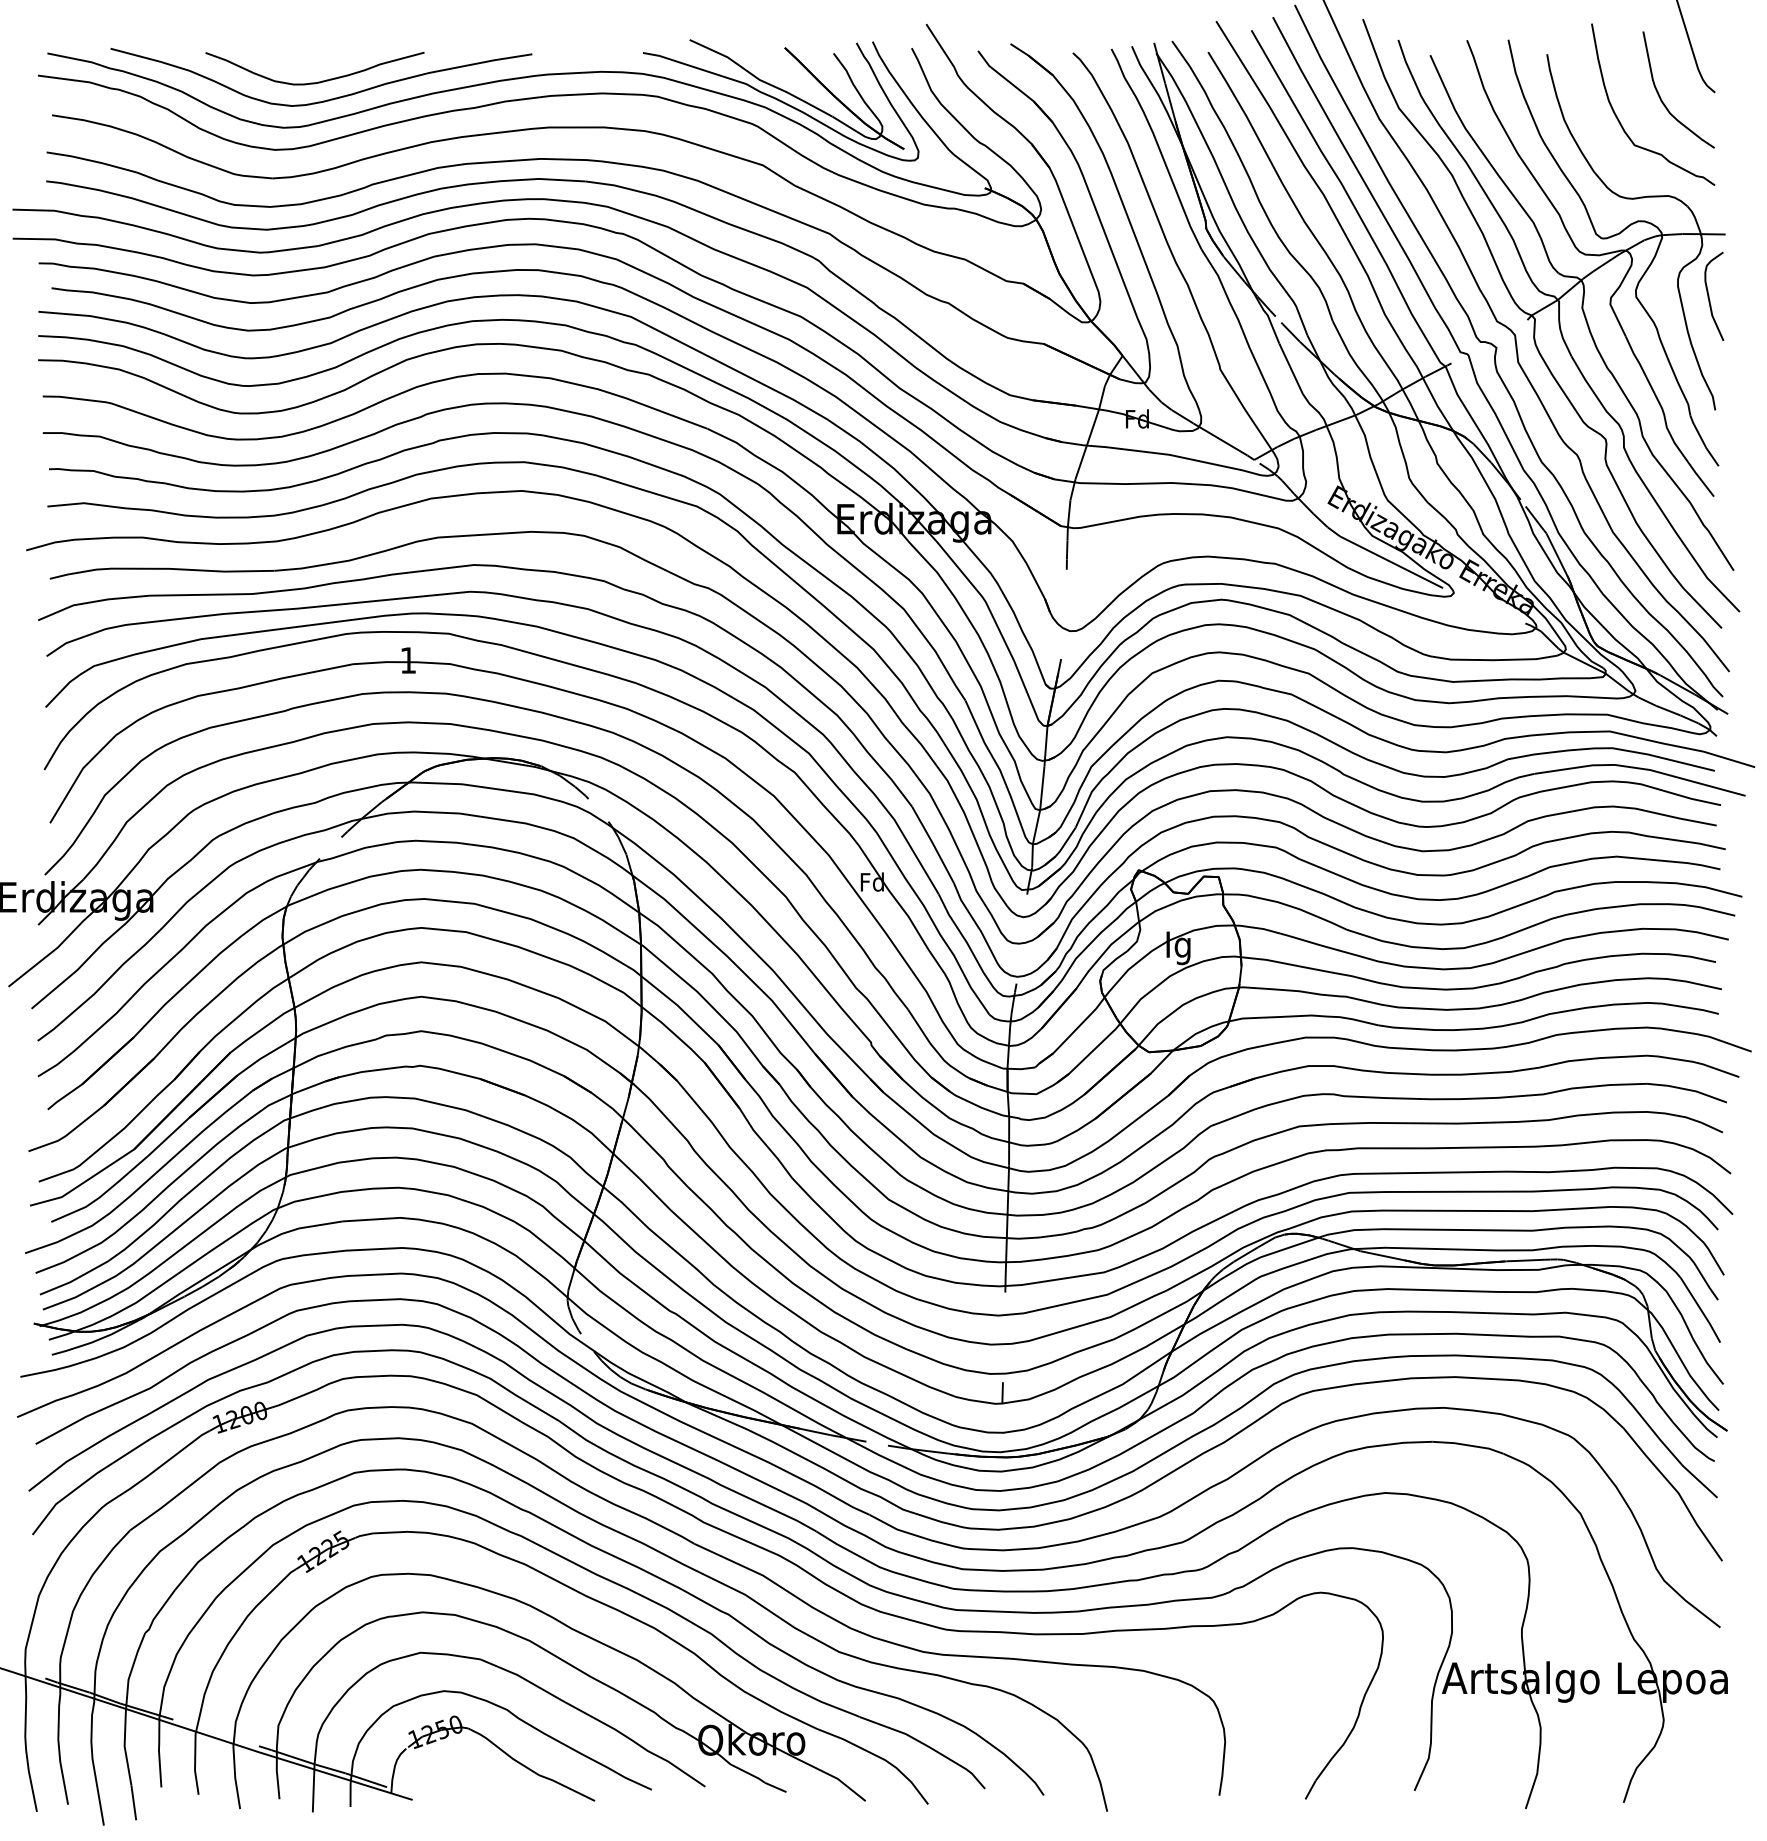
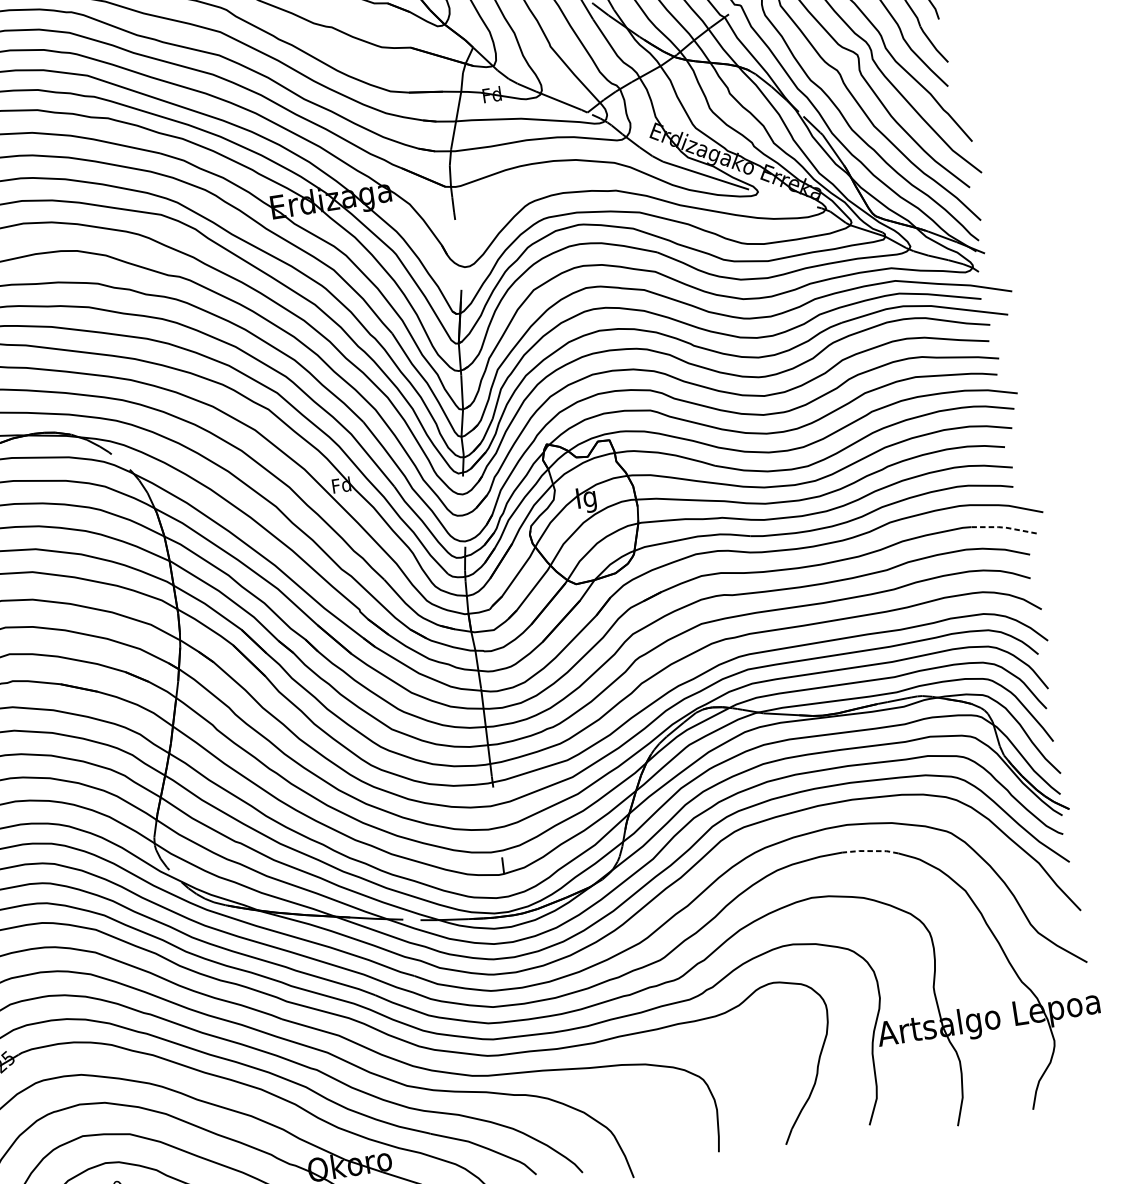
line: (1699, 1063) -> (1004, 527), solid -> dashed
line: (1468, 1445) -> (870, 851), solid -> dashed

